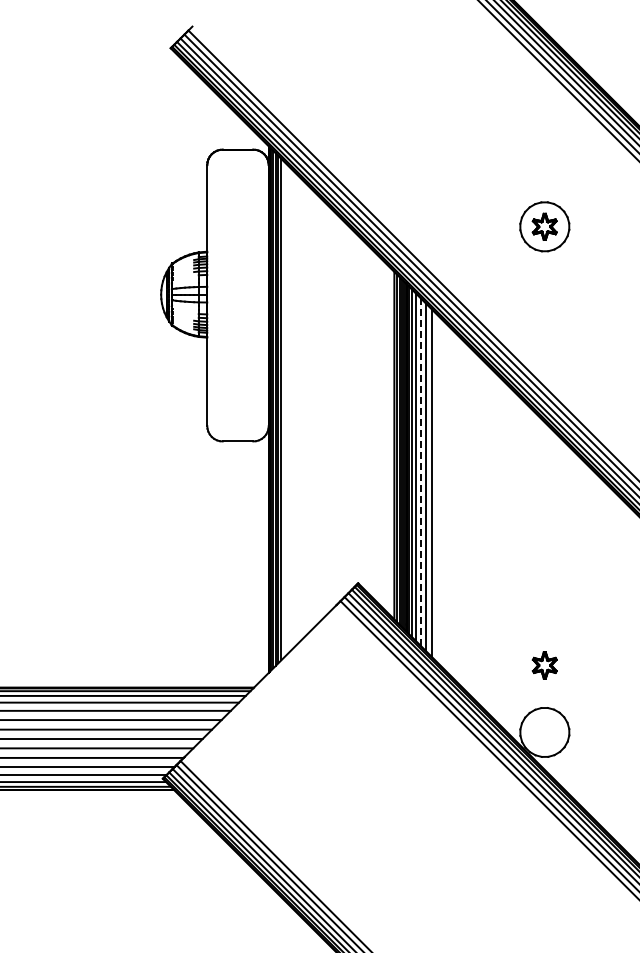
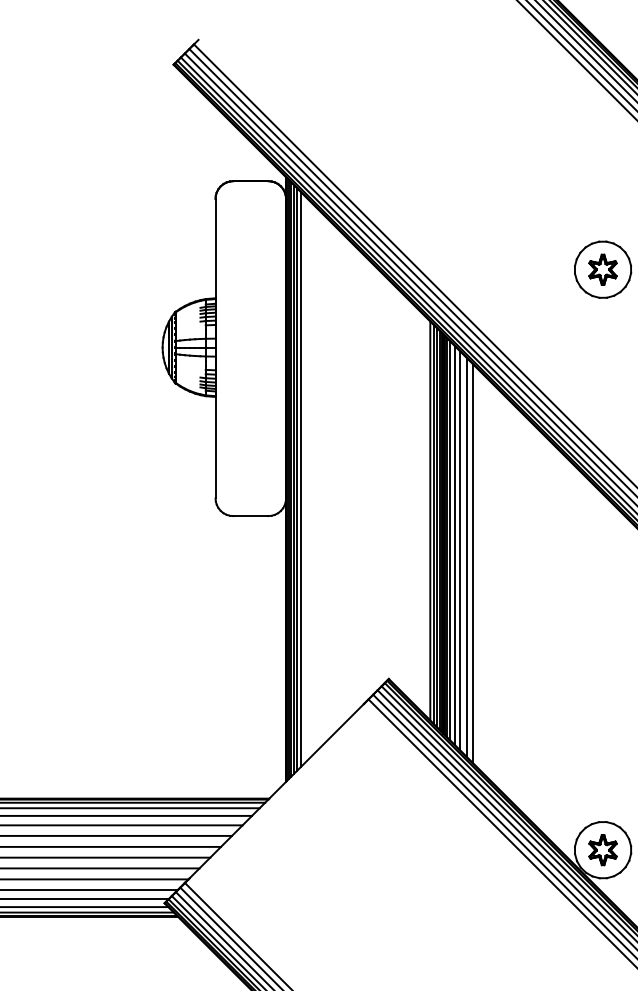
line: (420, 471) -> (460, 550), dashed -> solid
part: (544, 665) -> (602, 850), moved

